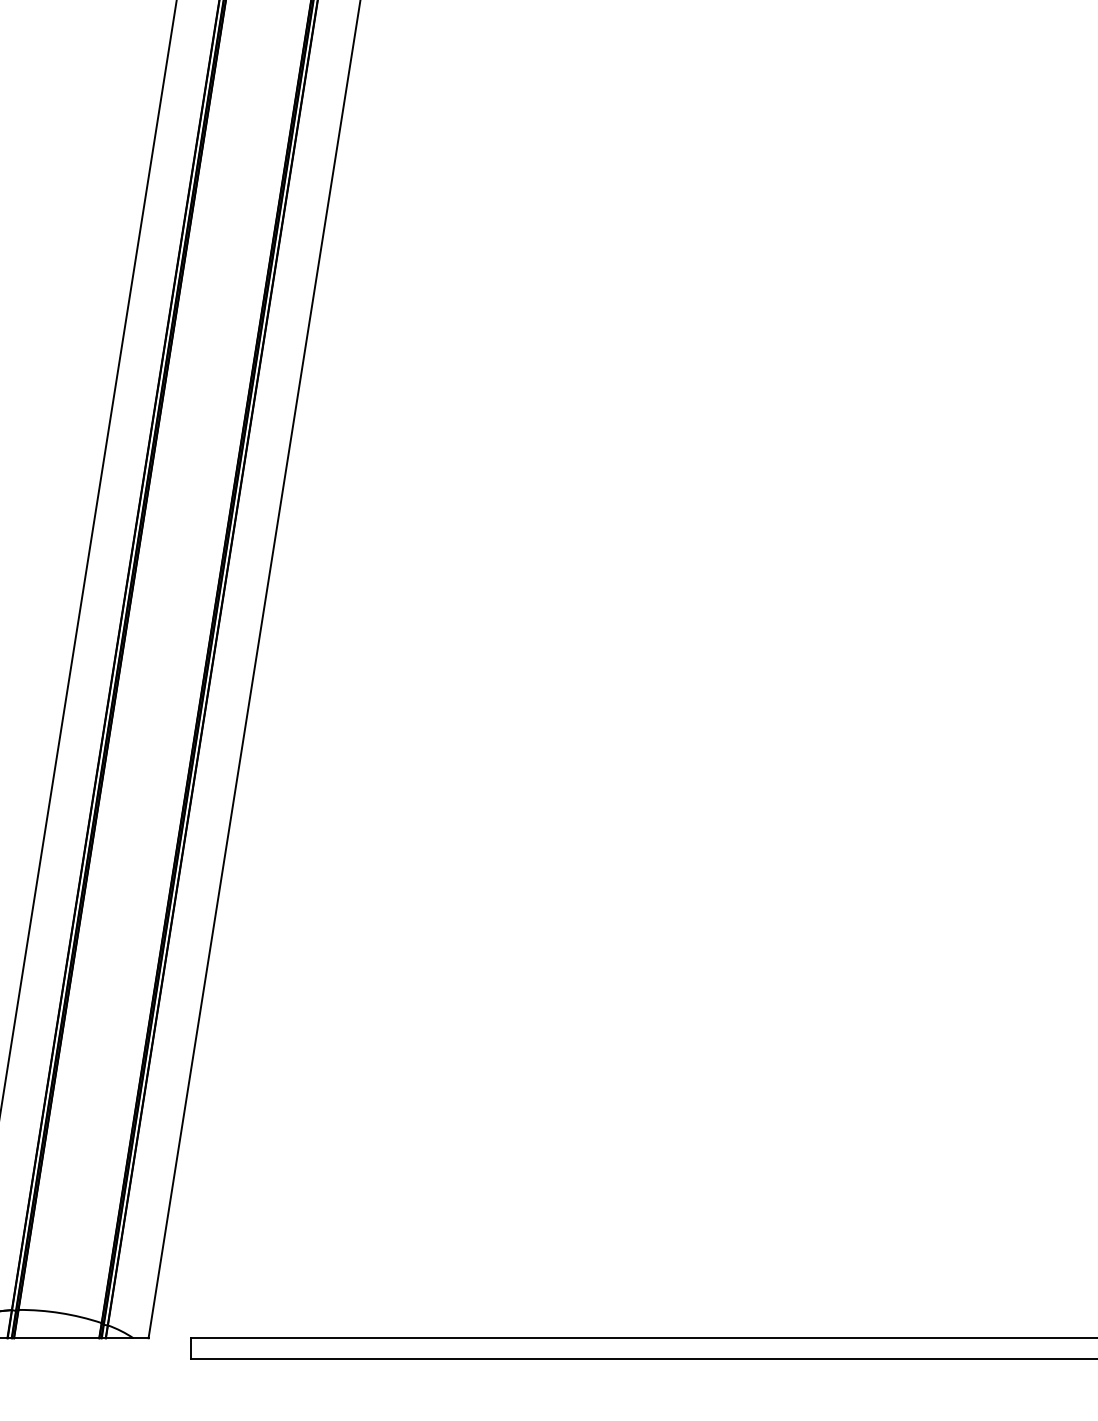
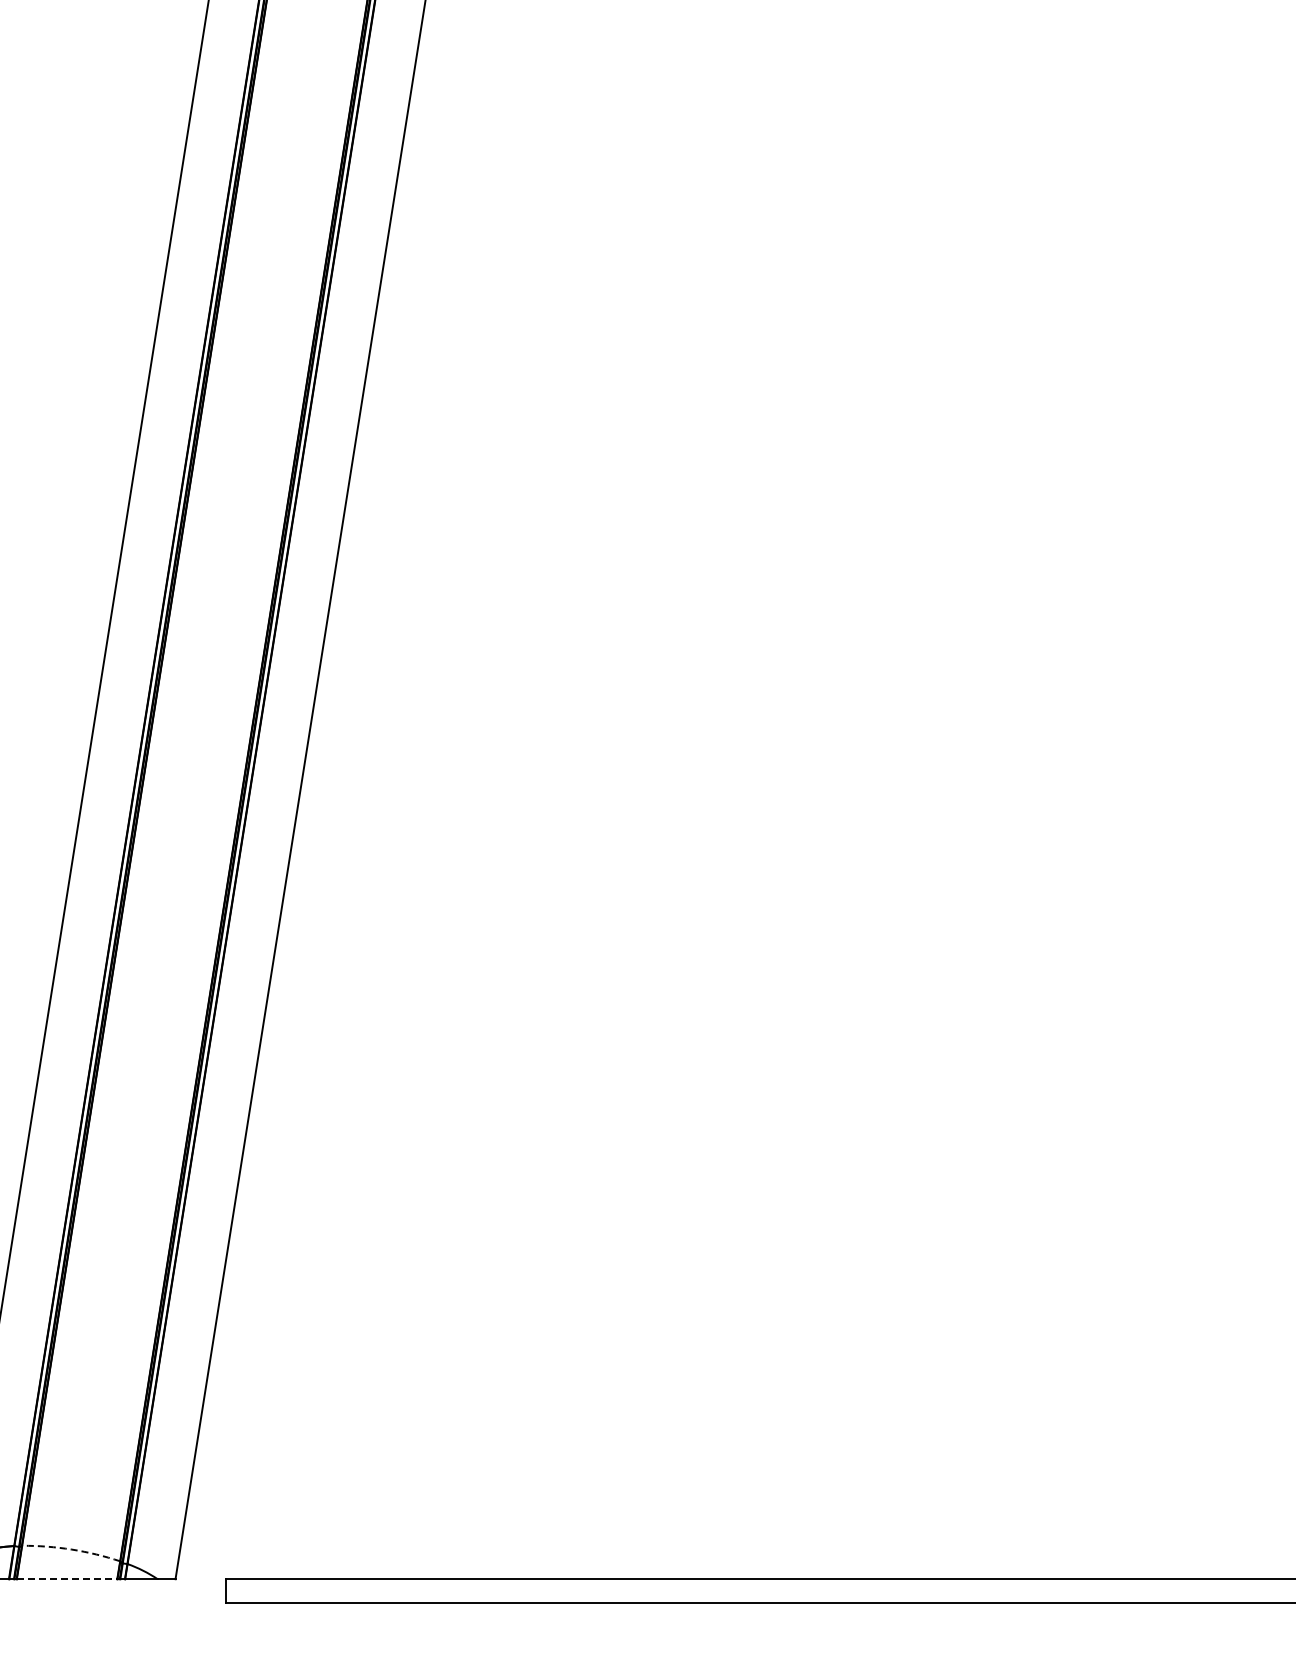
arc: (60, 1313) -> (71, 1549), solid -> dashed
line: (57, 1338) -> (67, 1579), solid -> dashed

